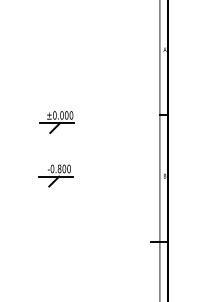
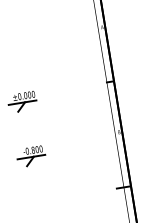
part: (55, 175) -> (30, 156), moved

